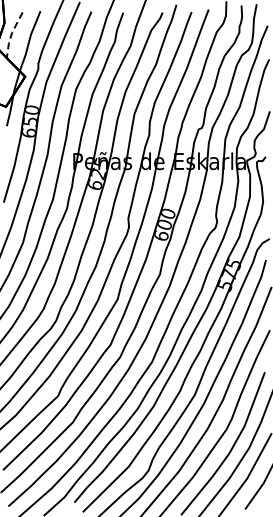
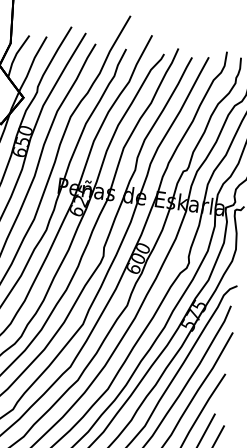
line: (11, 34) -> (15, 55), dashed -> solid

